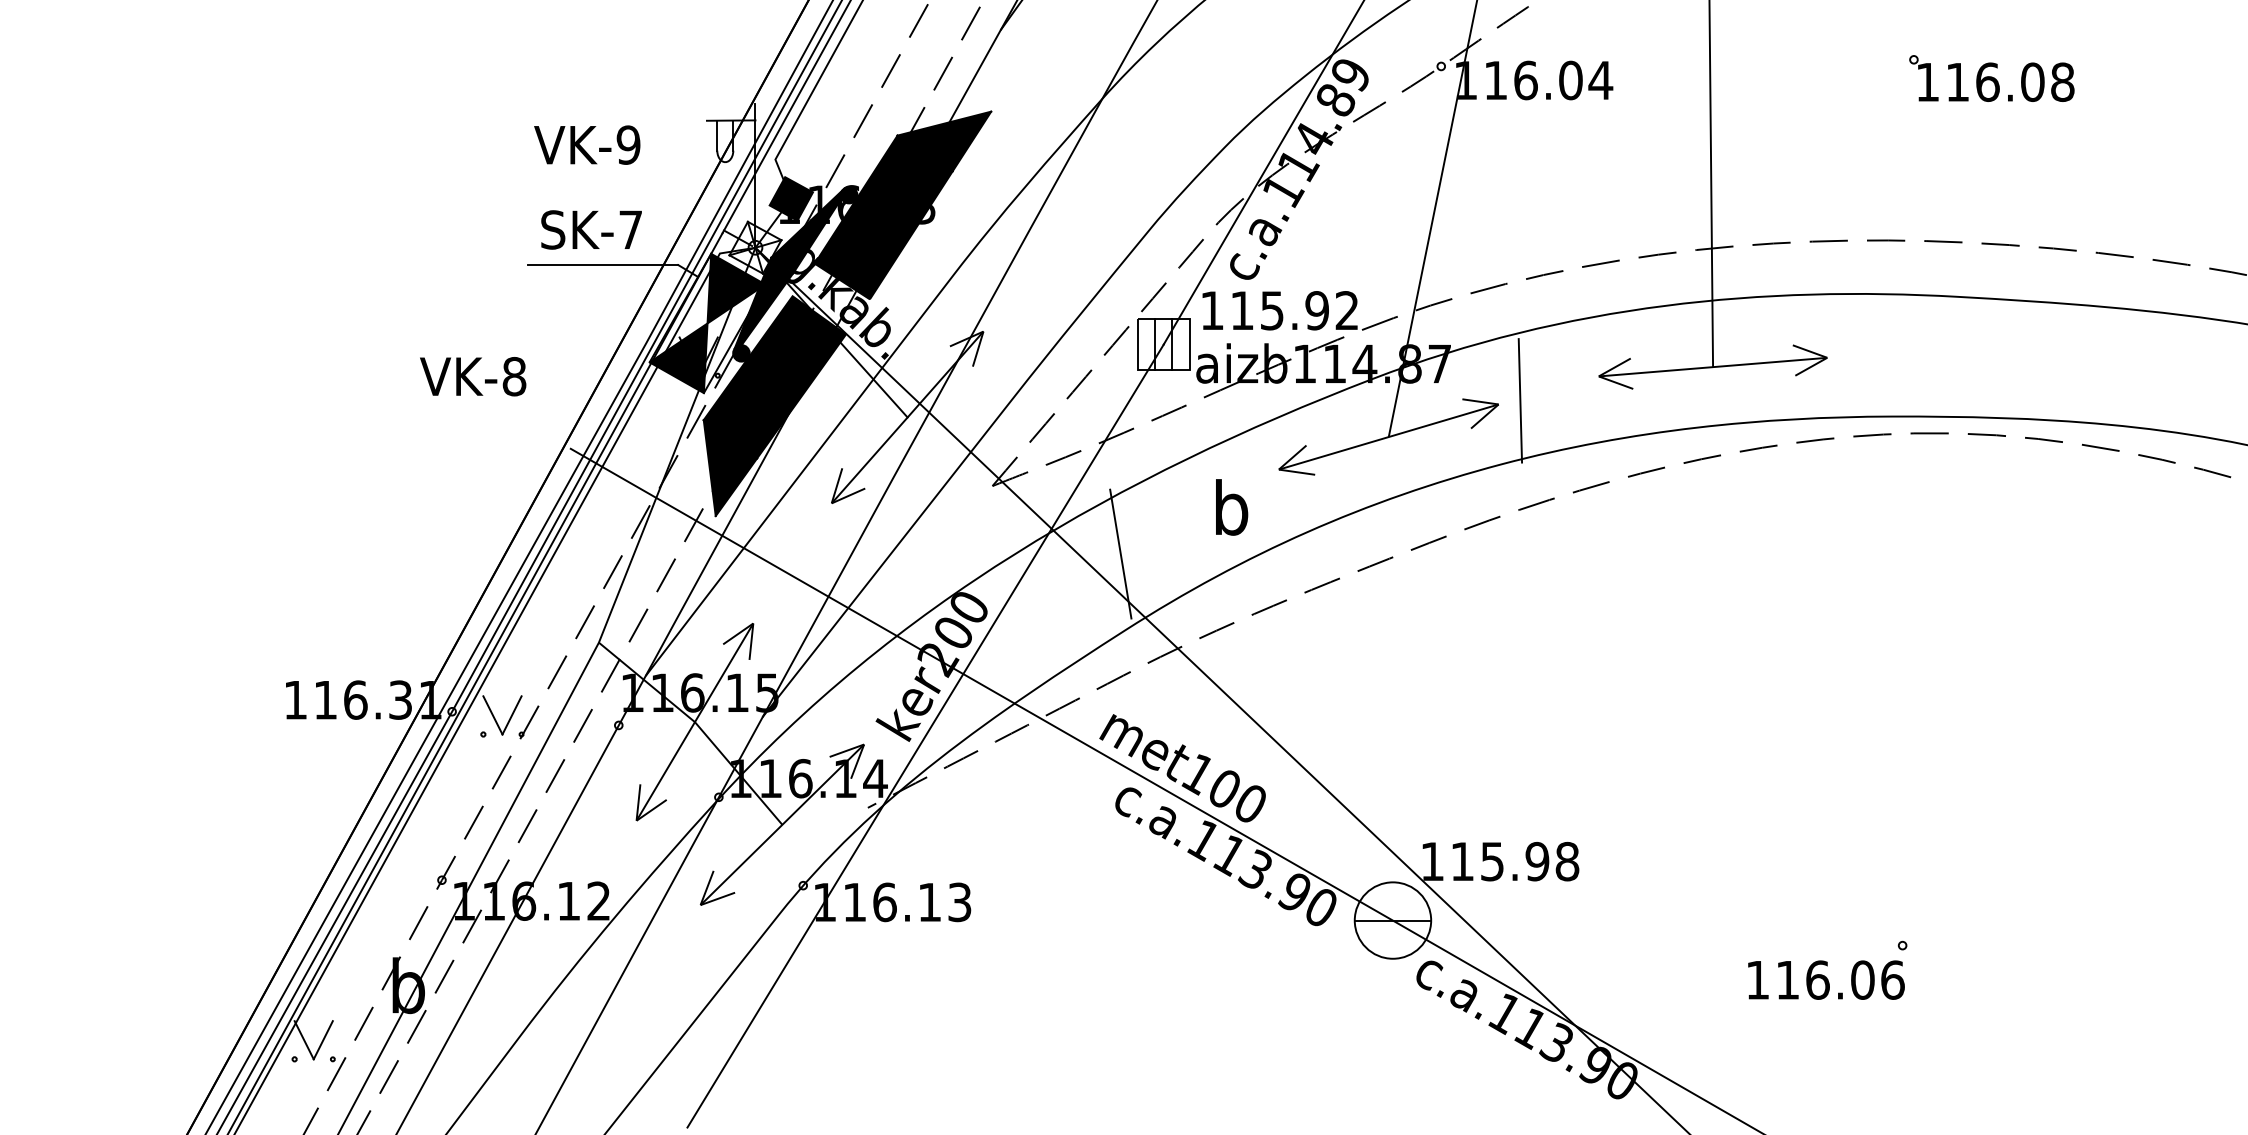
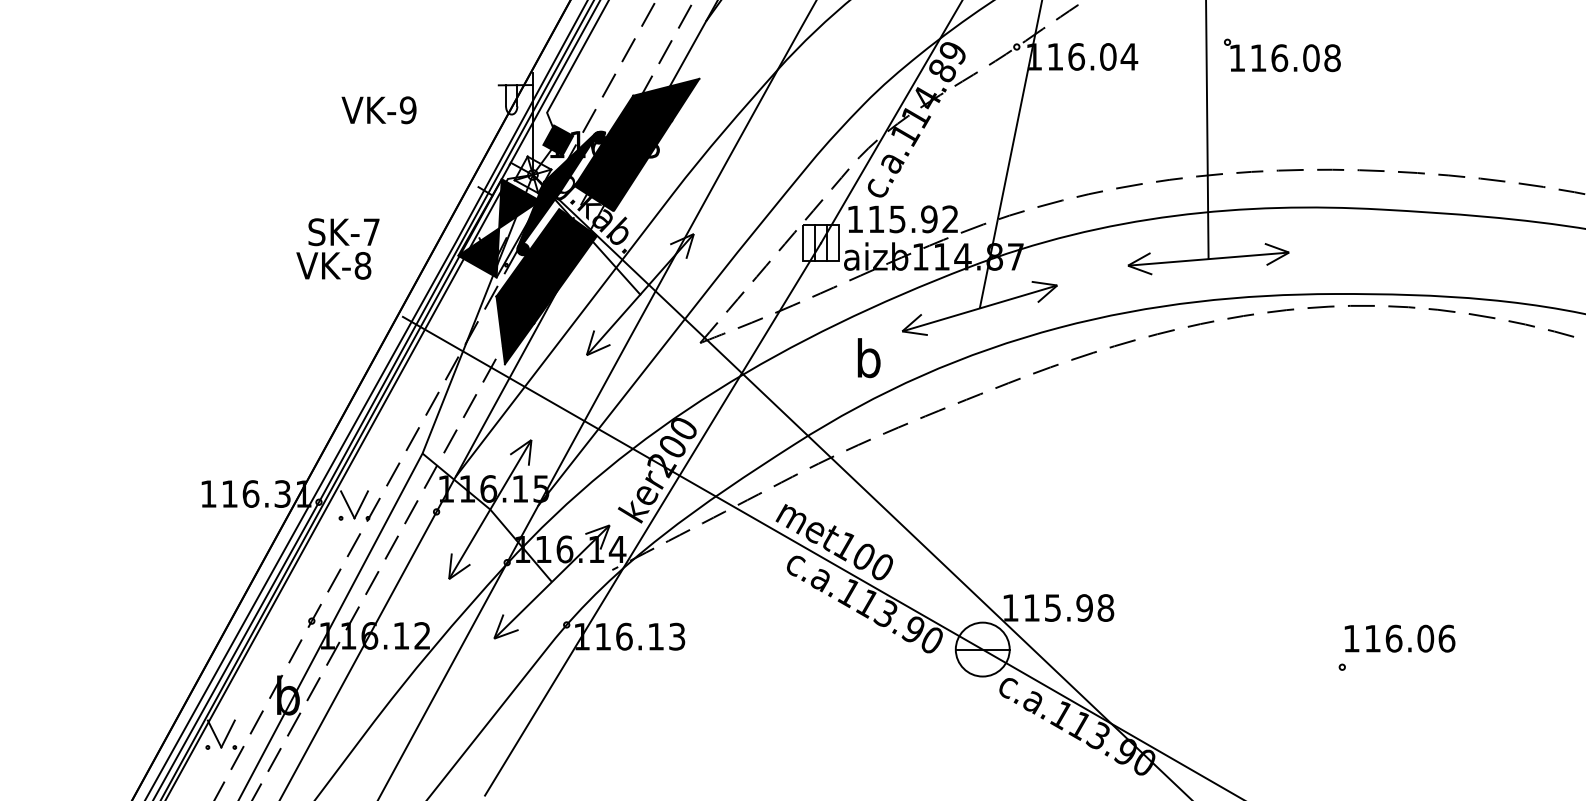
part: (1991, 78) -> (1282, 55), moved
text: (587, 144) -> (379, 109), moved
text: (591, 229) -> (343, 231), moved
line: (603, 265) -> (425, 187), removed
line: (1520, 400) -> (1072, 282), removed
line: (1120, 553) -> (790, 390), removed
text: (1826, 979) -> (1400, 638), moved

